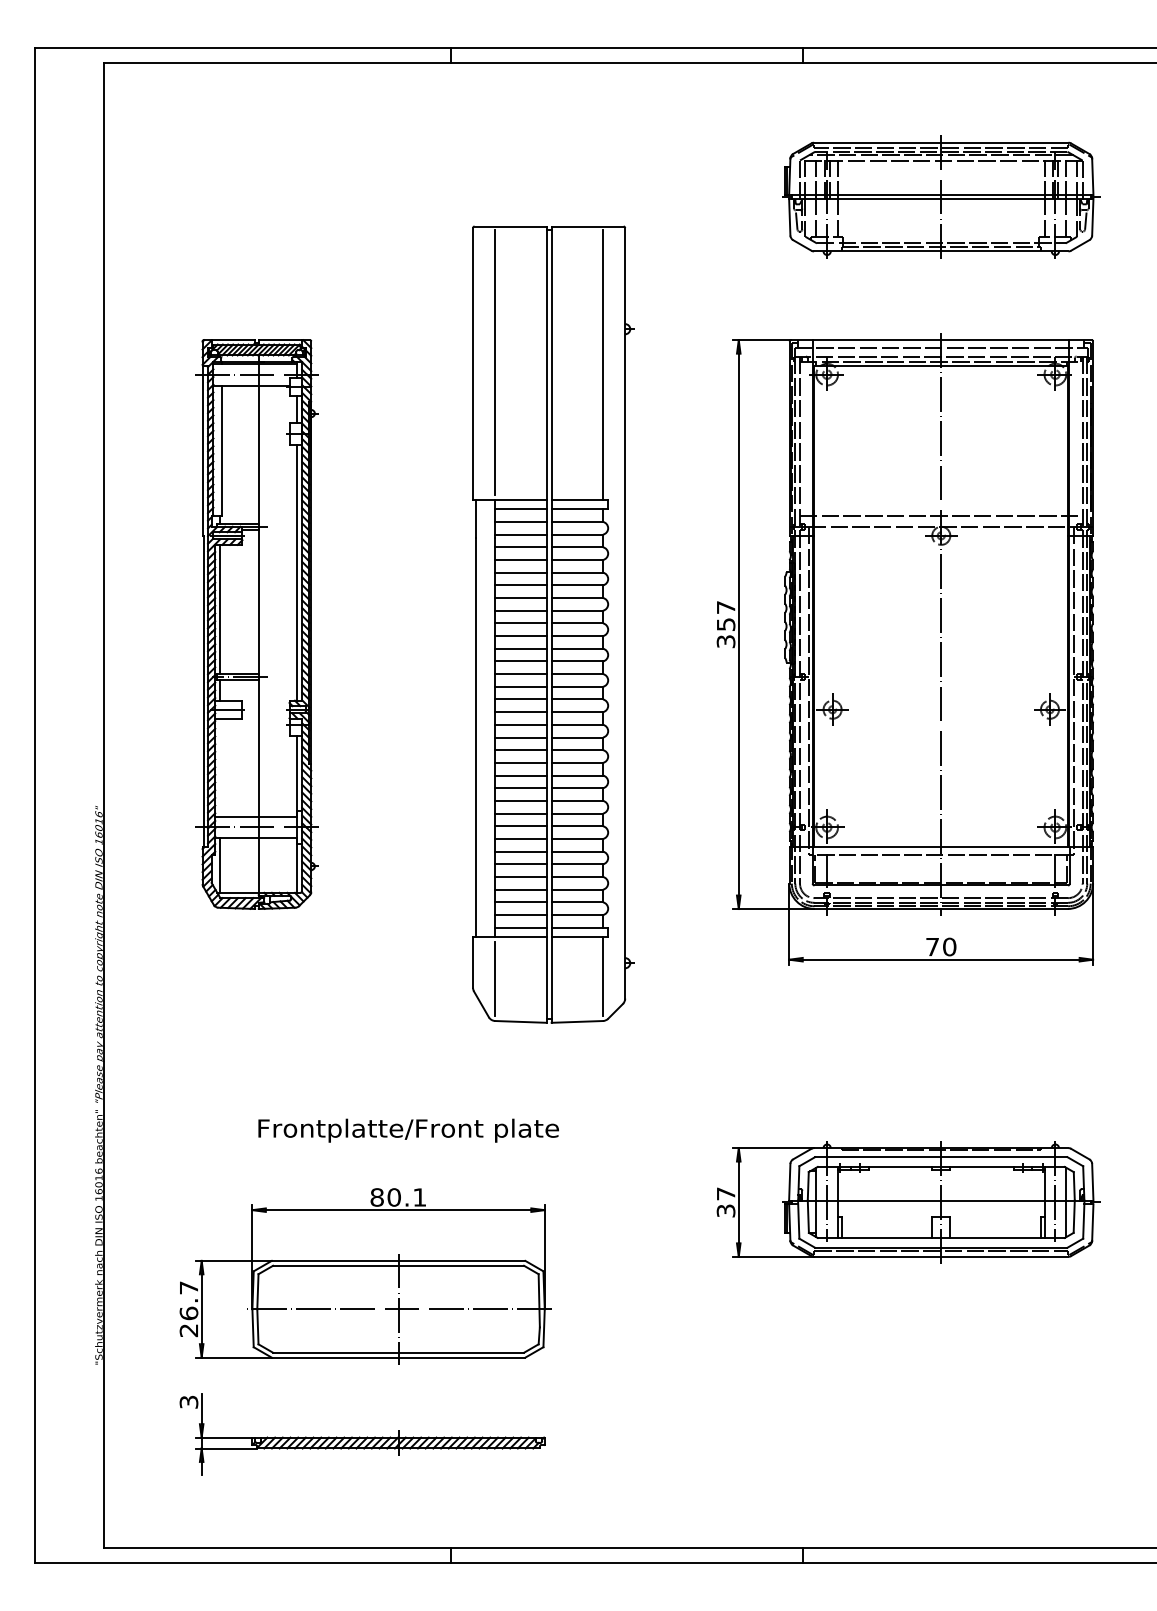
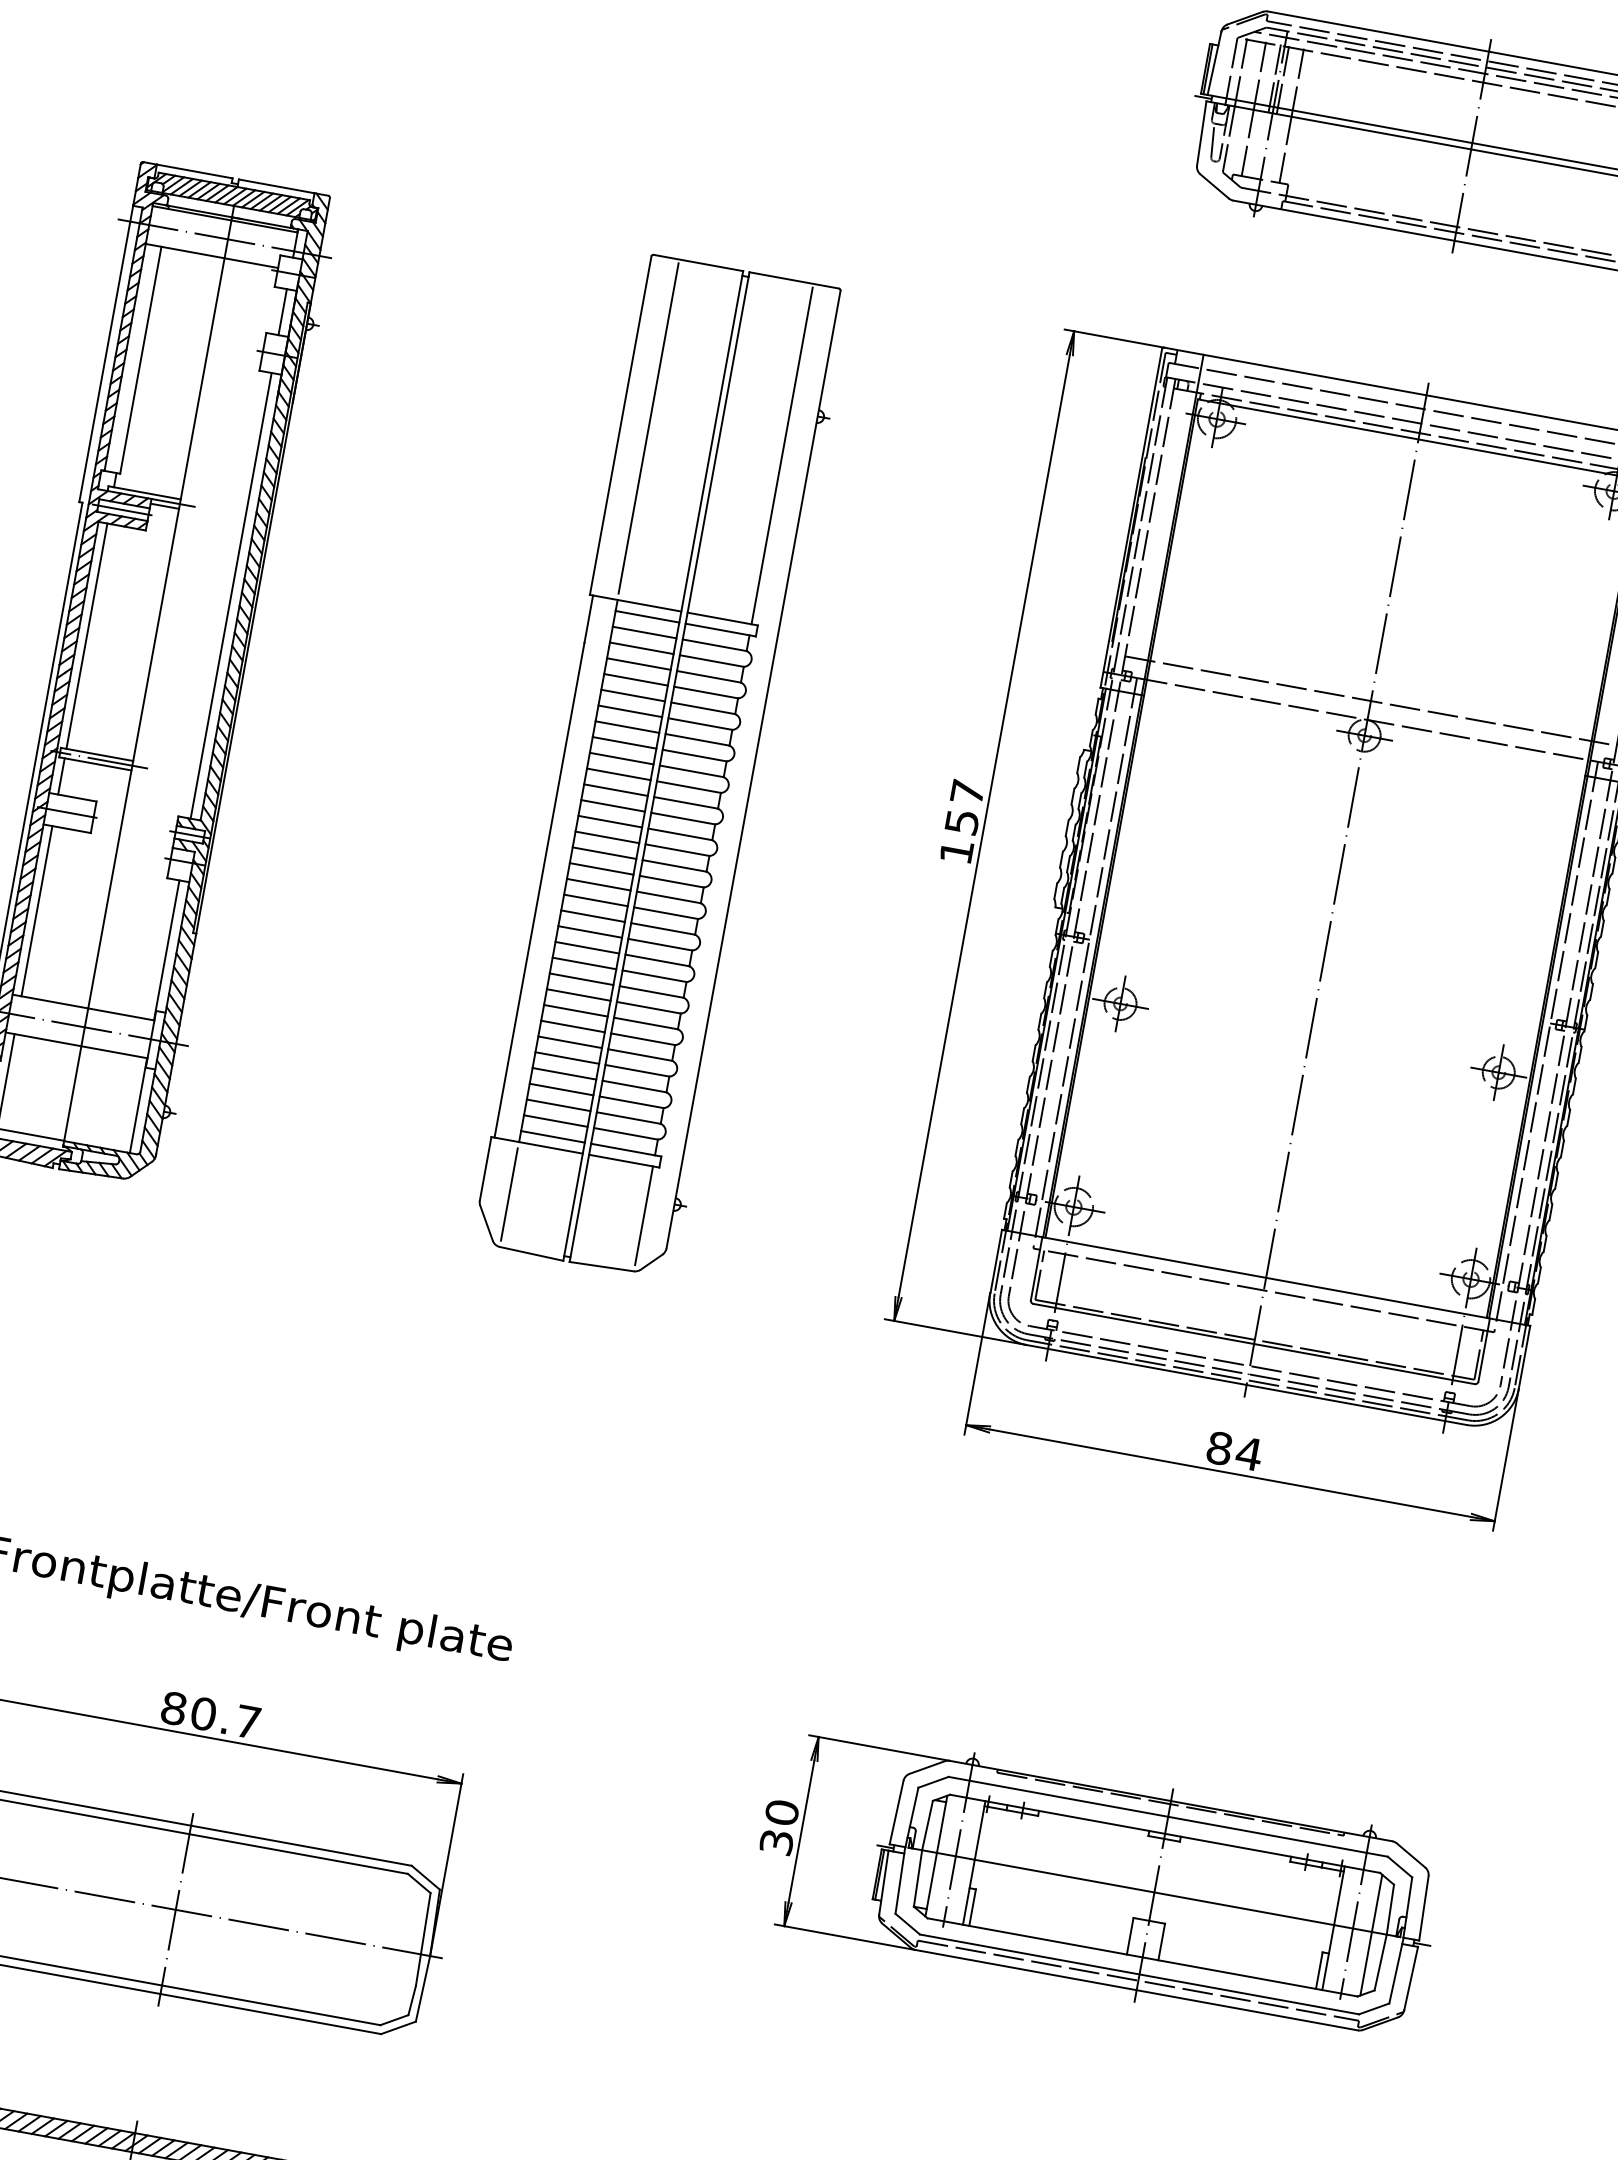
part: (553, 624) -> (661, 767), size x0.71
text: (725, 641) -> (955, 851), 357 -> 157
line: (220, 767) -> (37, 910), added
text: (941, 946) -> (1235, 1450), 70 -> 84
text: (725, 1193) -> (781, 1811), 37 -> 30
text: (419, 1197) -> (247, 1721), 80.1 -> 80.7

